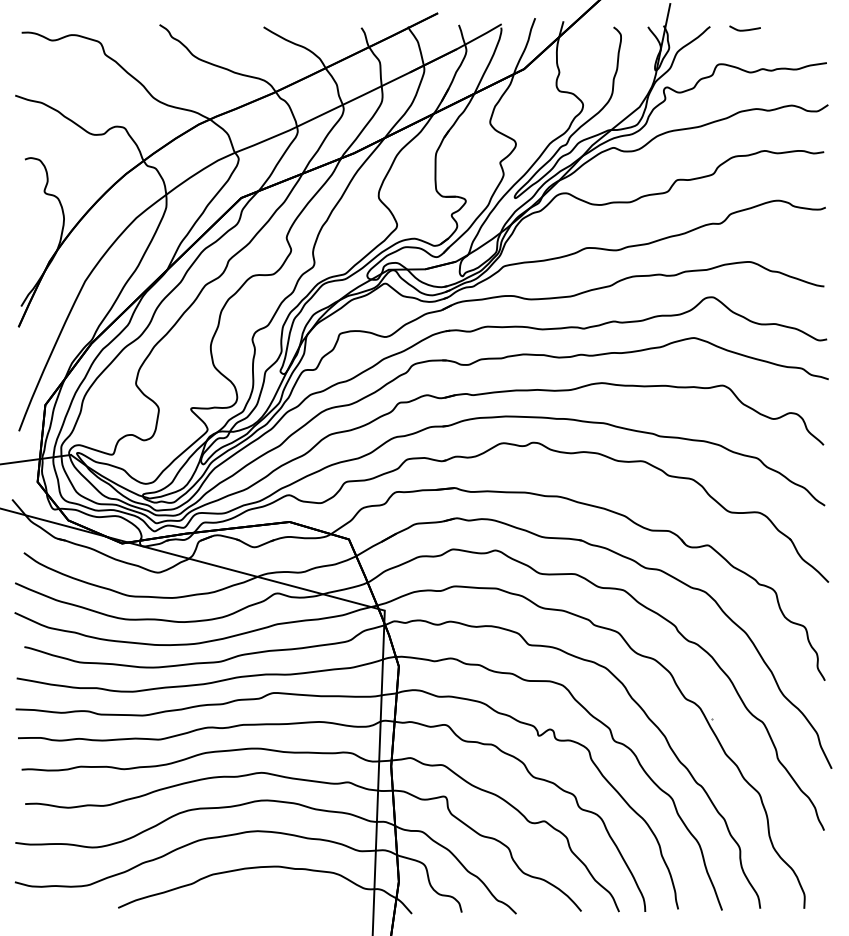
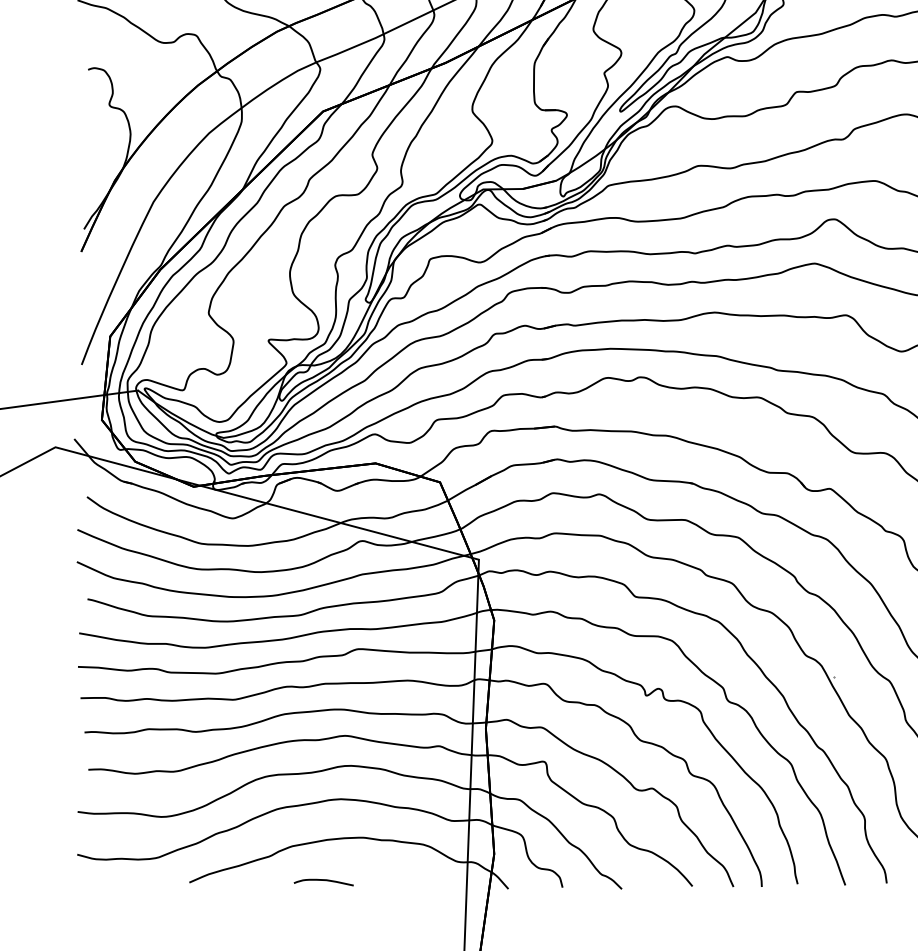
curve: (241, 906) -> (323, 881), added

